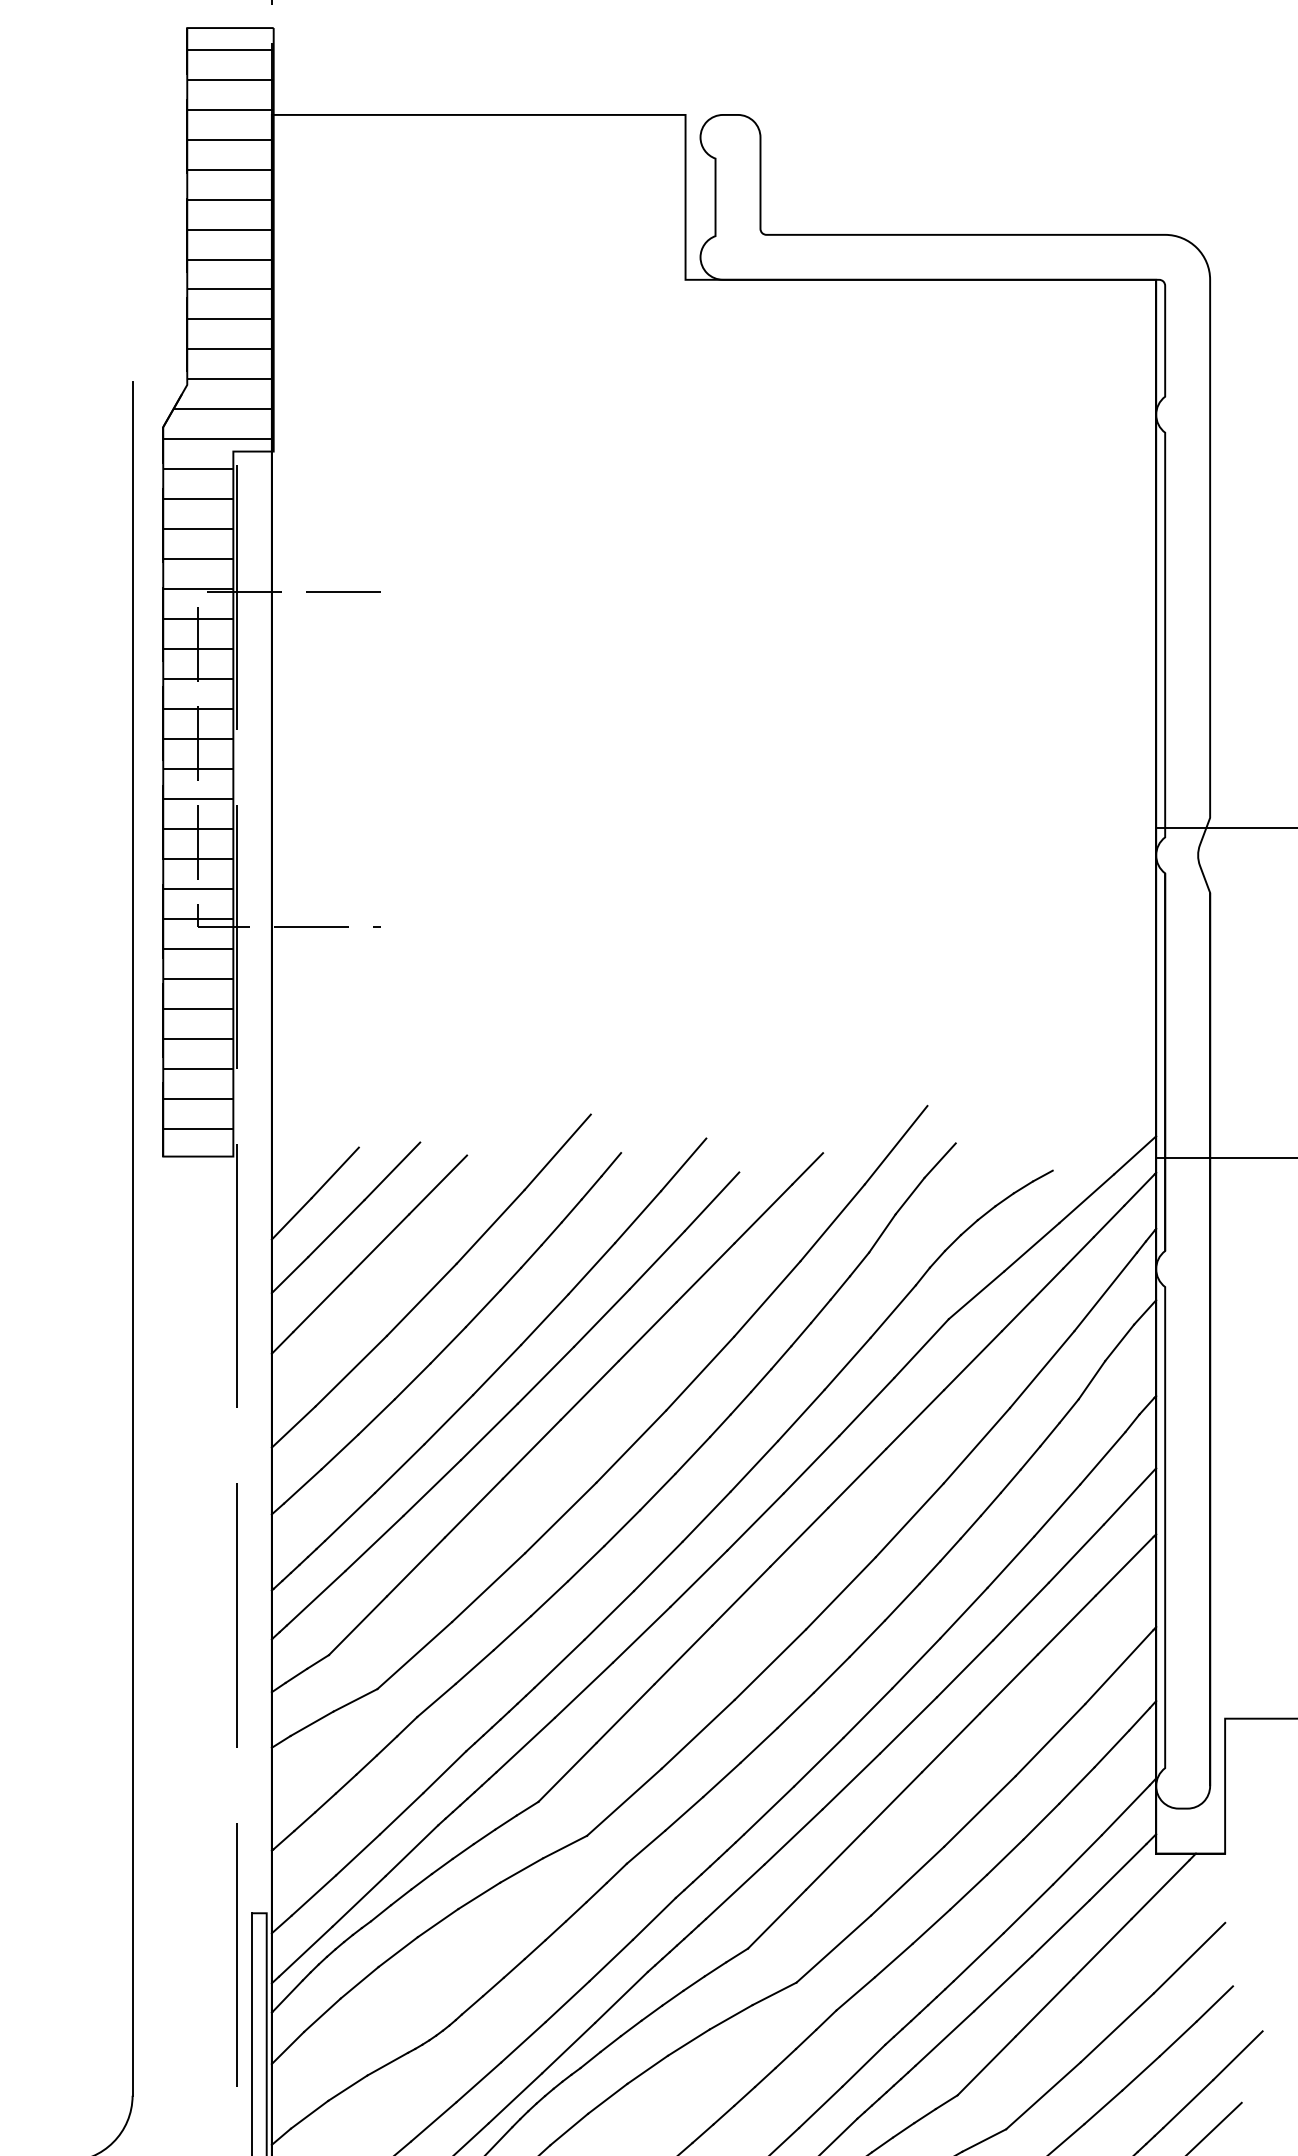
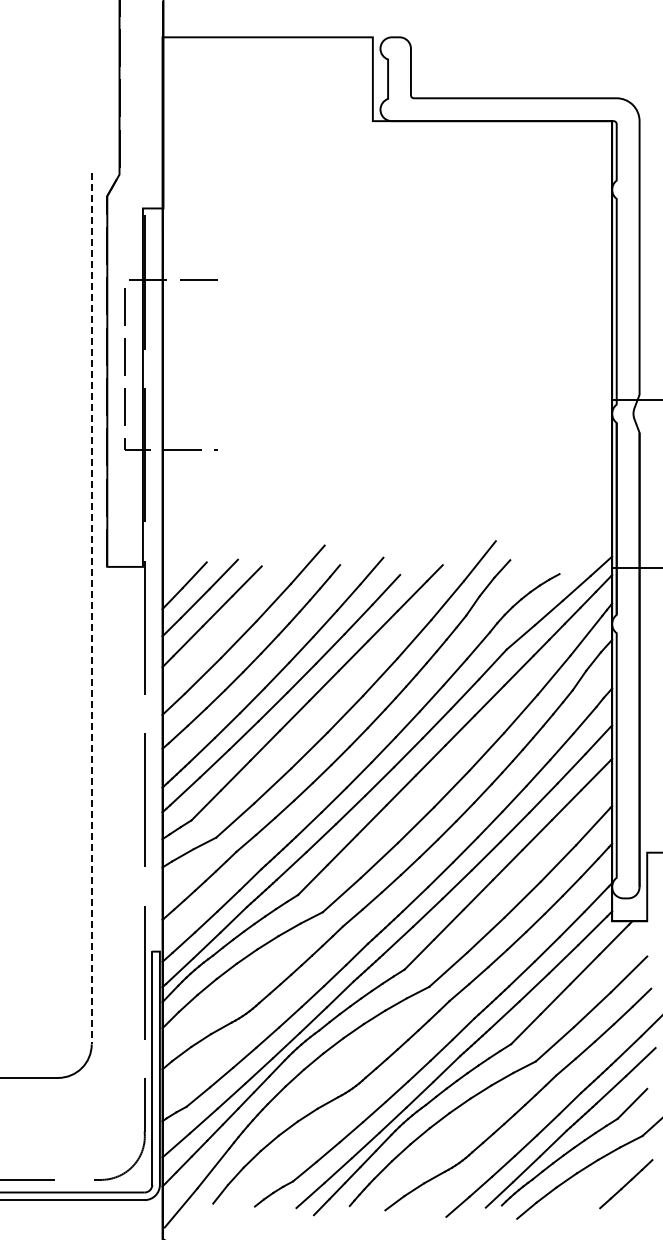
hatch: (218, 589) -> (135, 278), removed
line: (132, 1238) -> (91, 608), solid -> dashed

